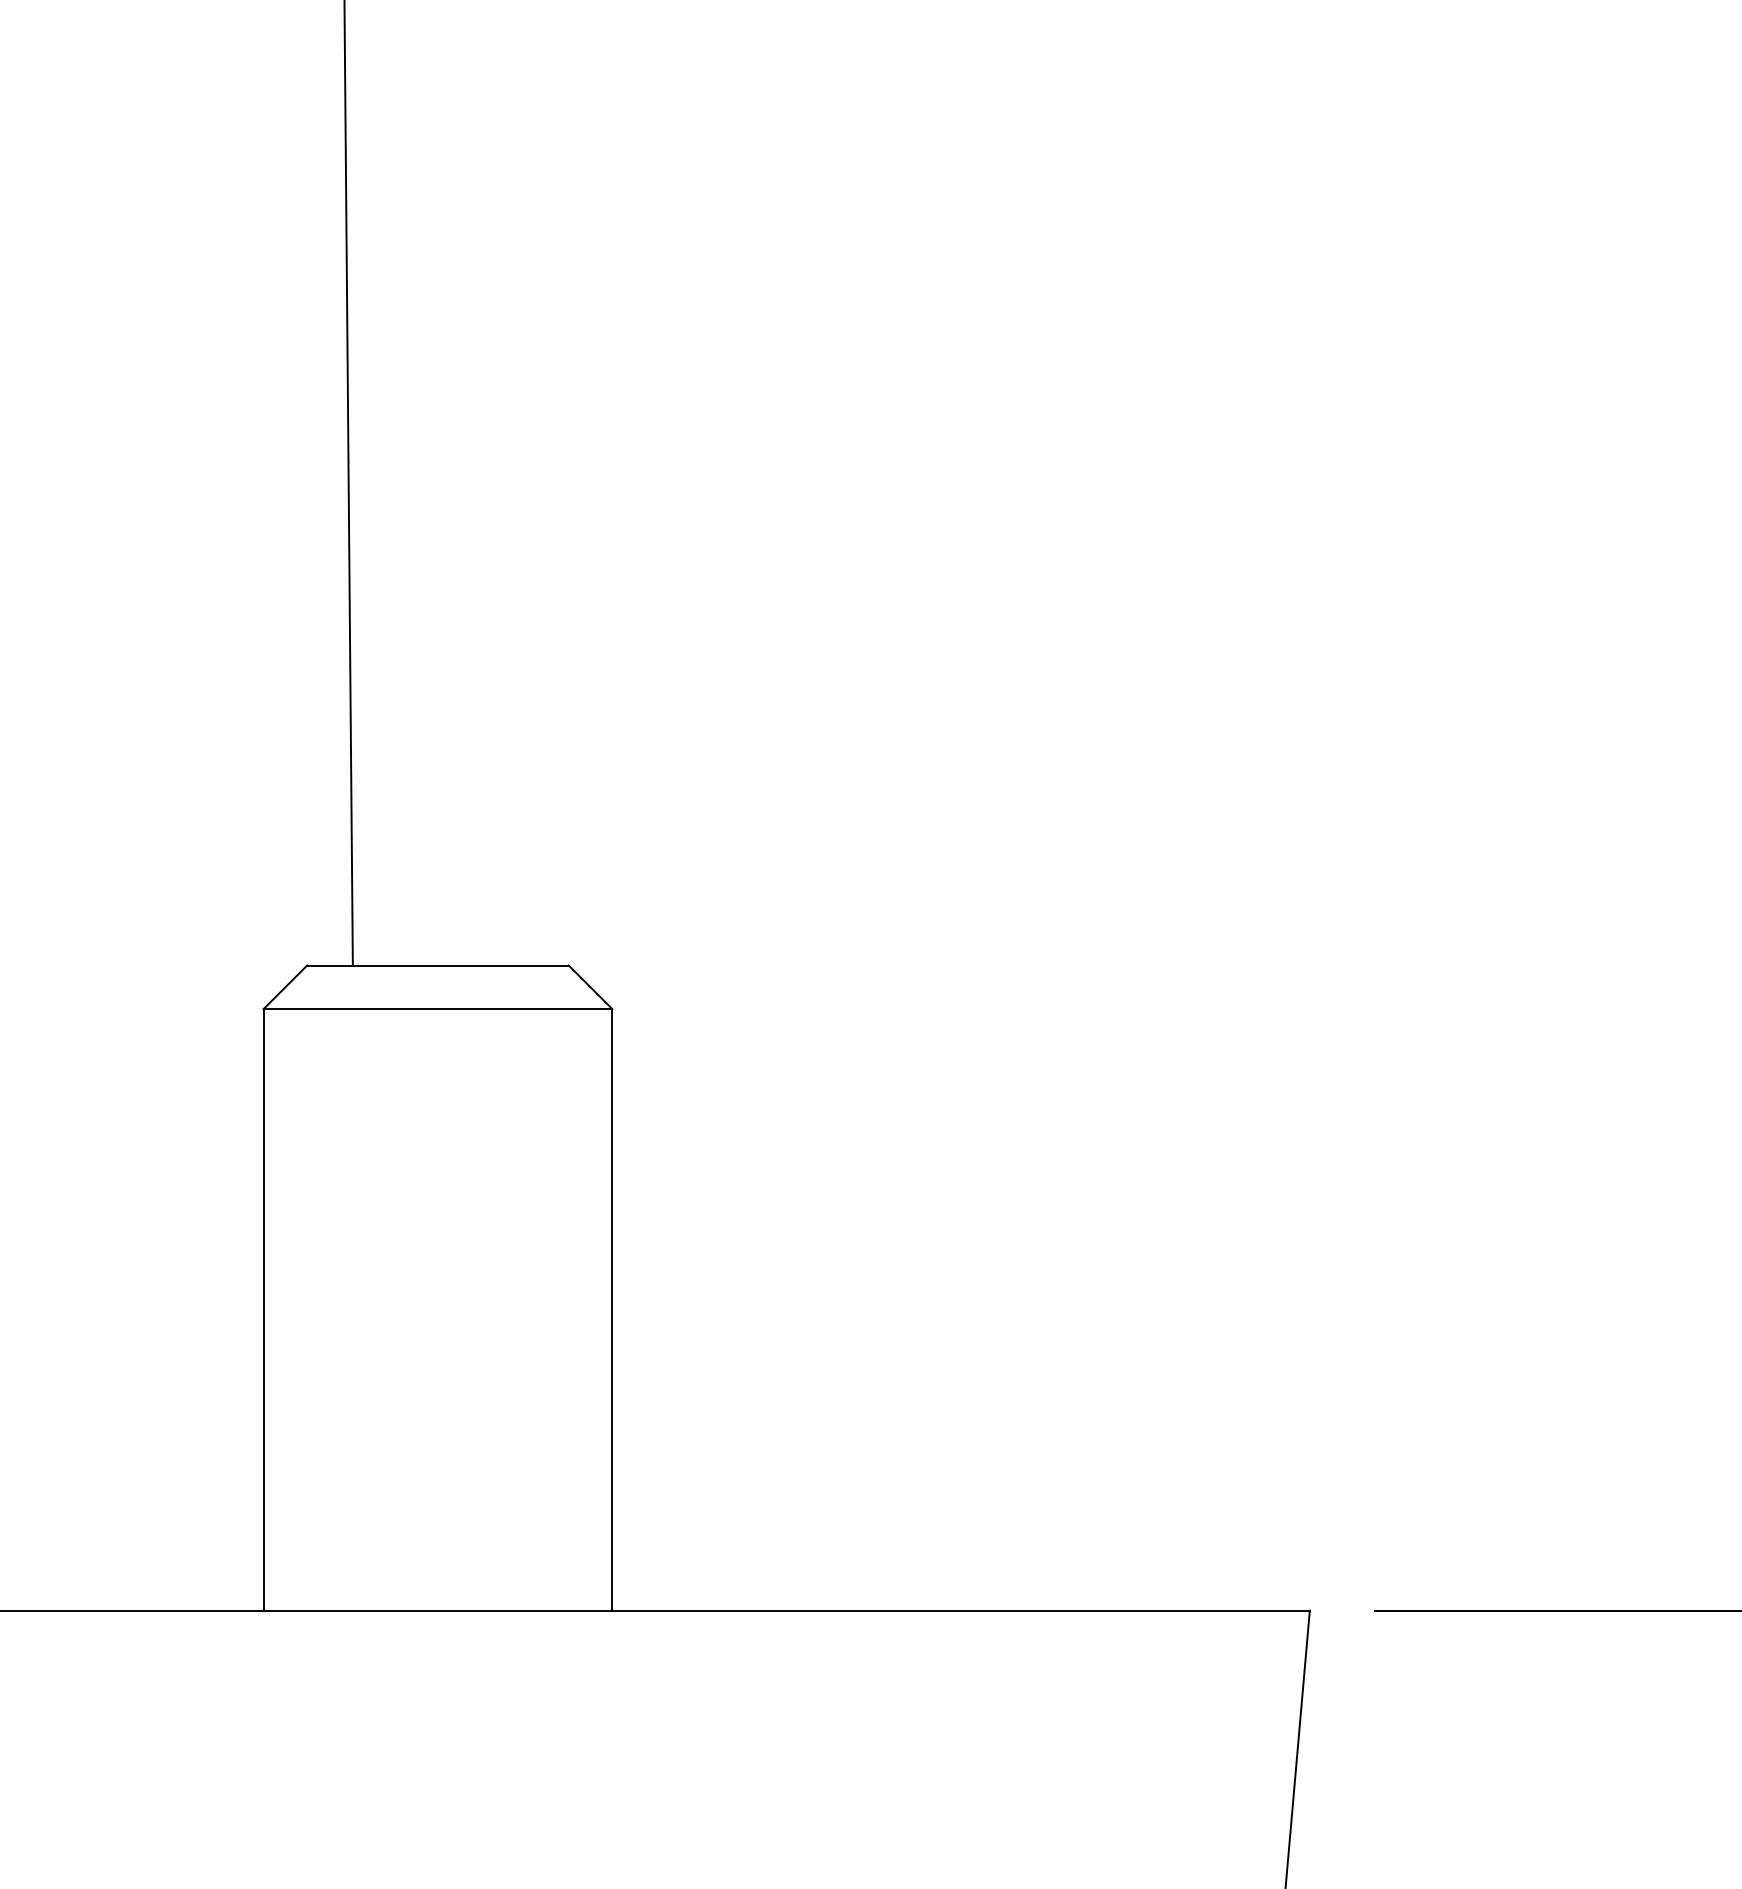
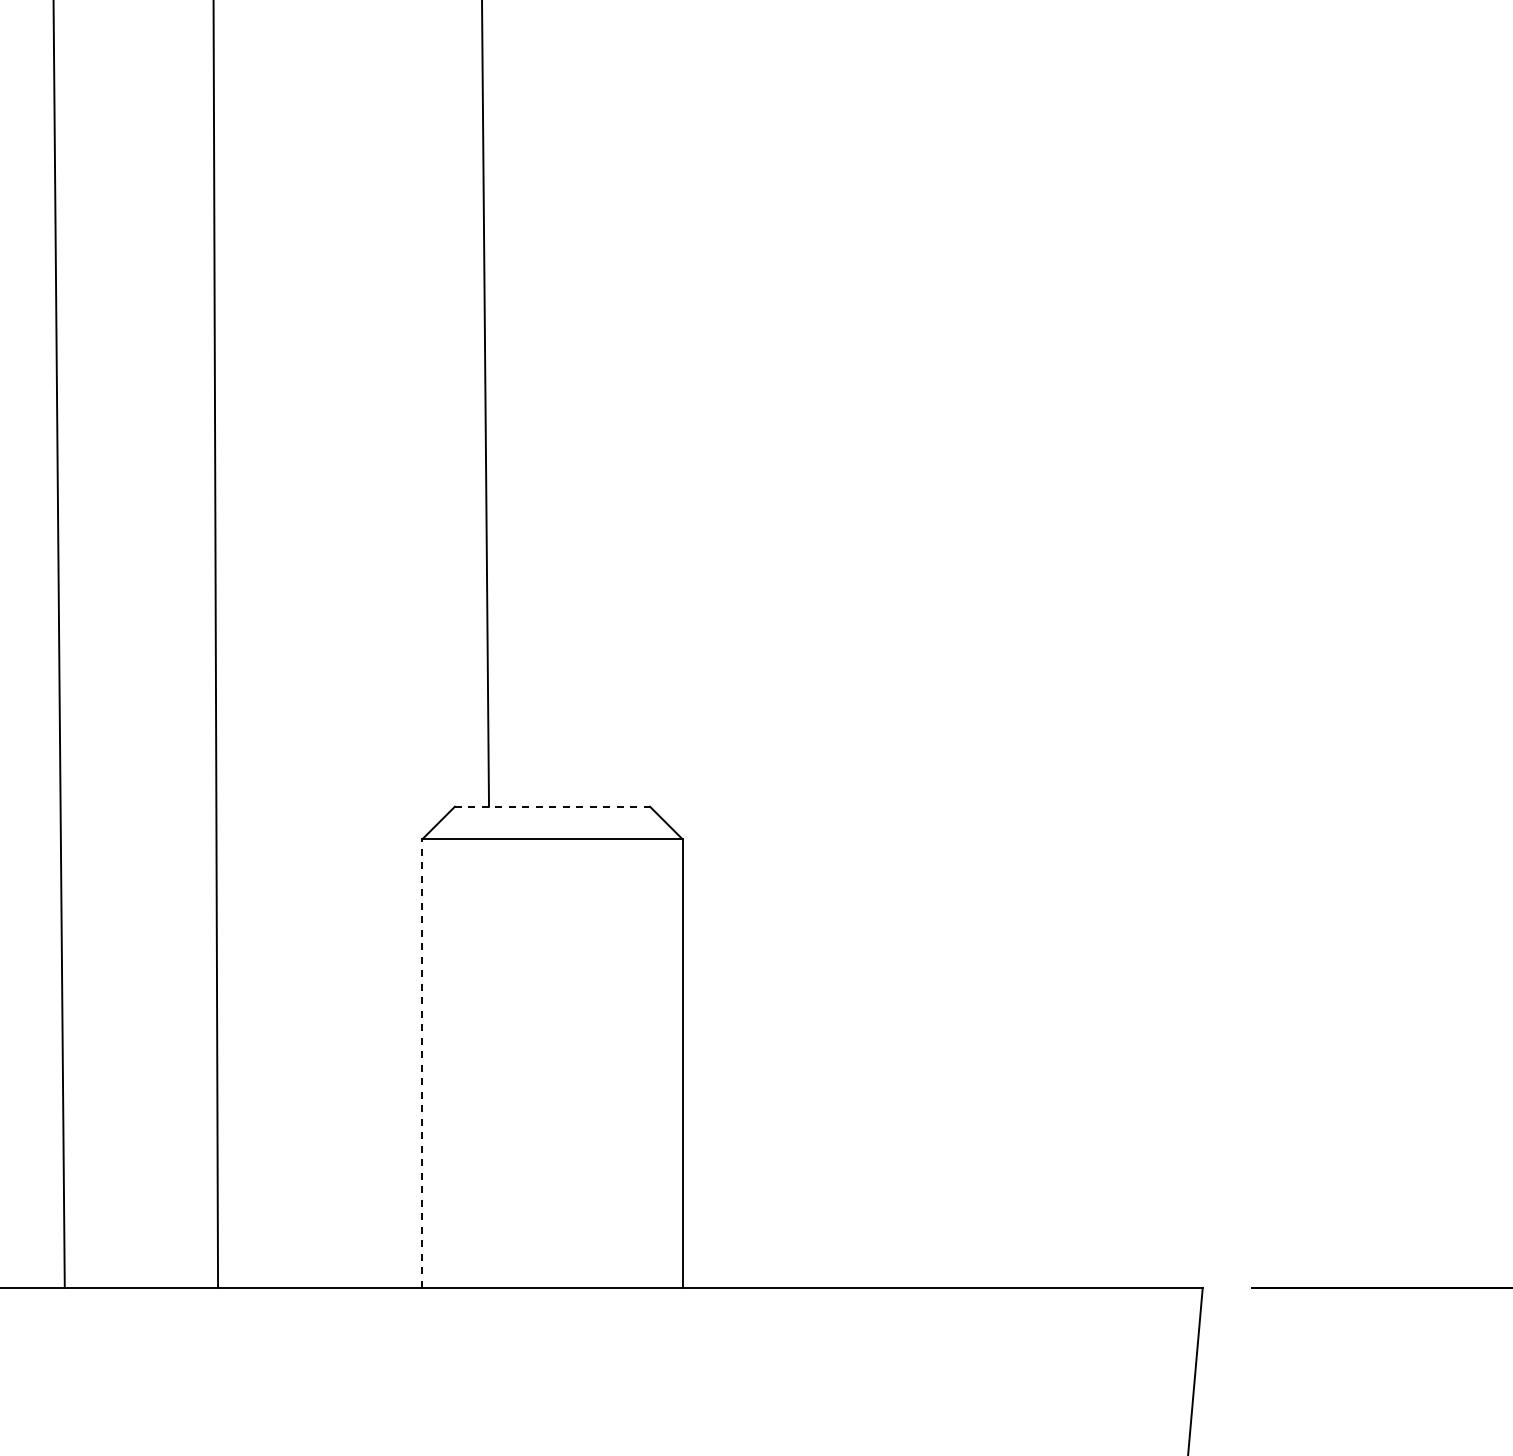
line: (437, 965) -> (552, 806), solid -> dashed
line: (263, 1309) -> (422, 1063), solid -> dashed

